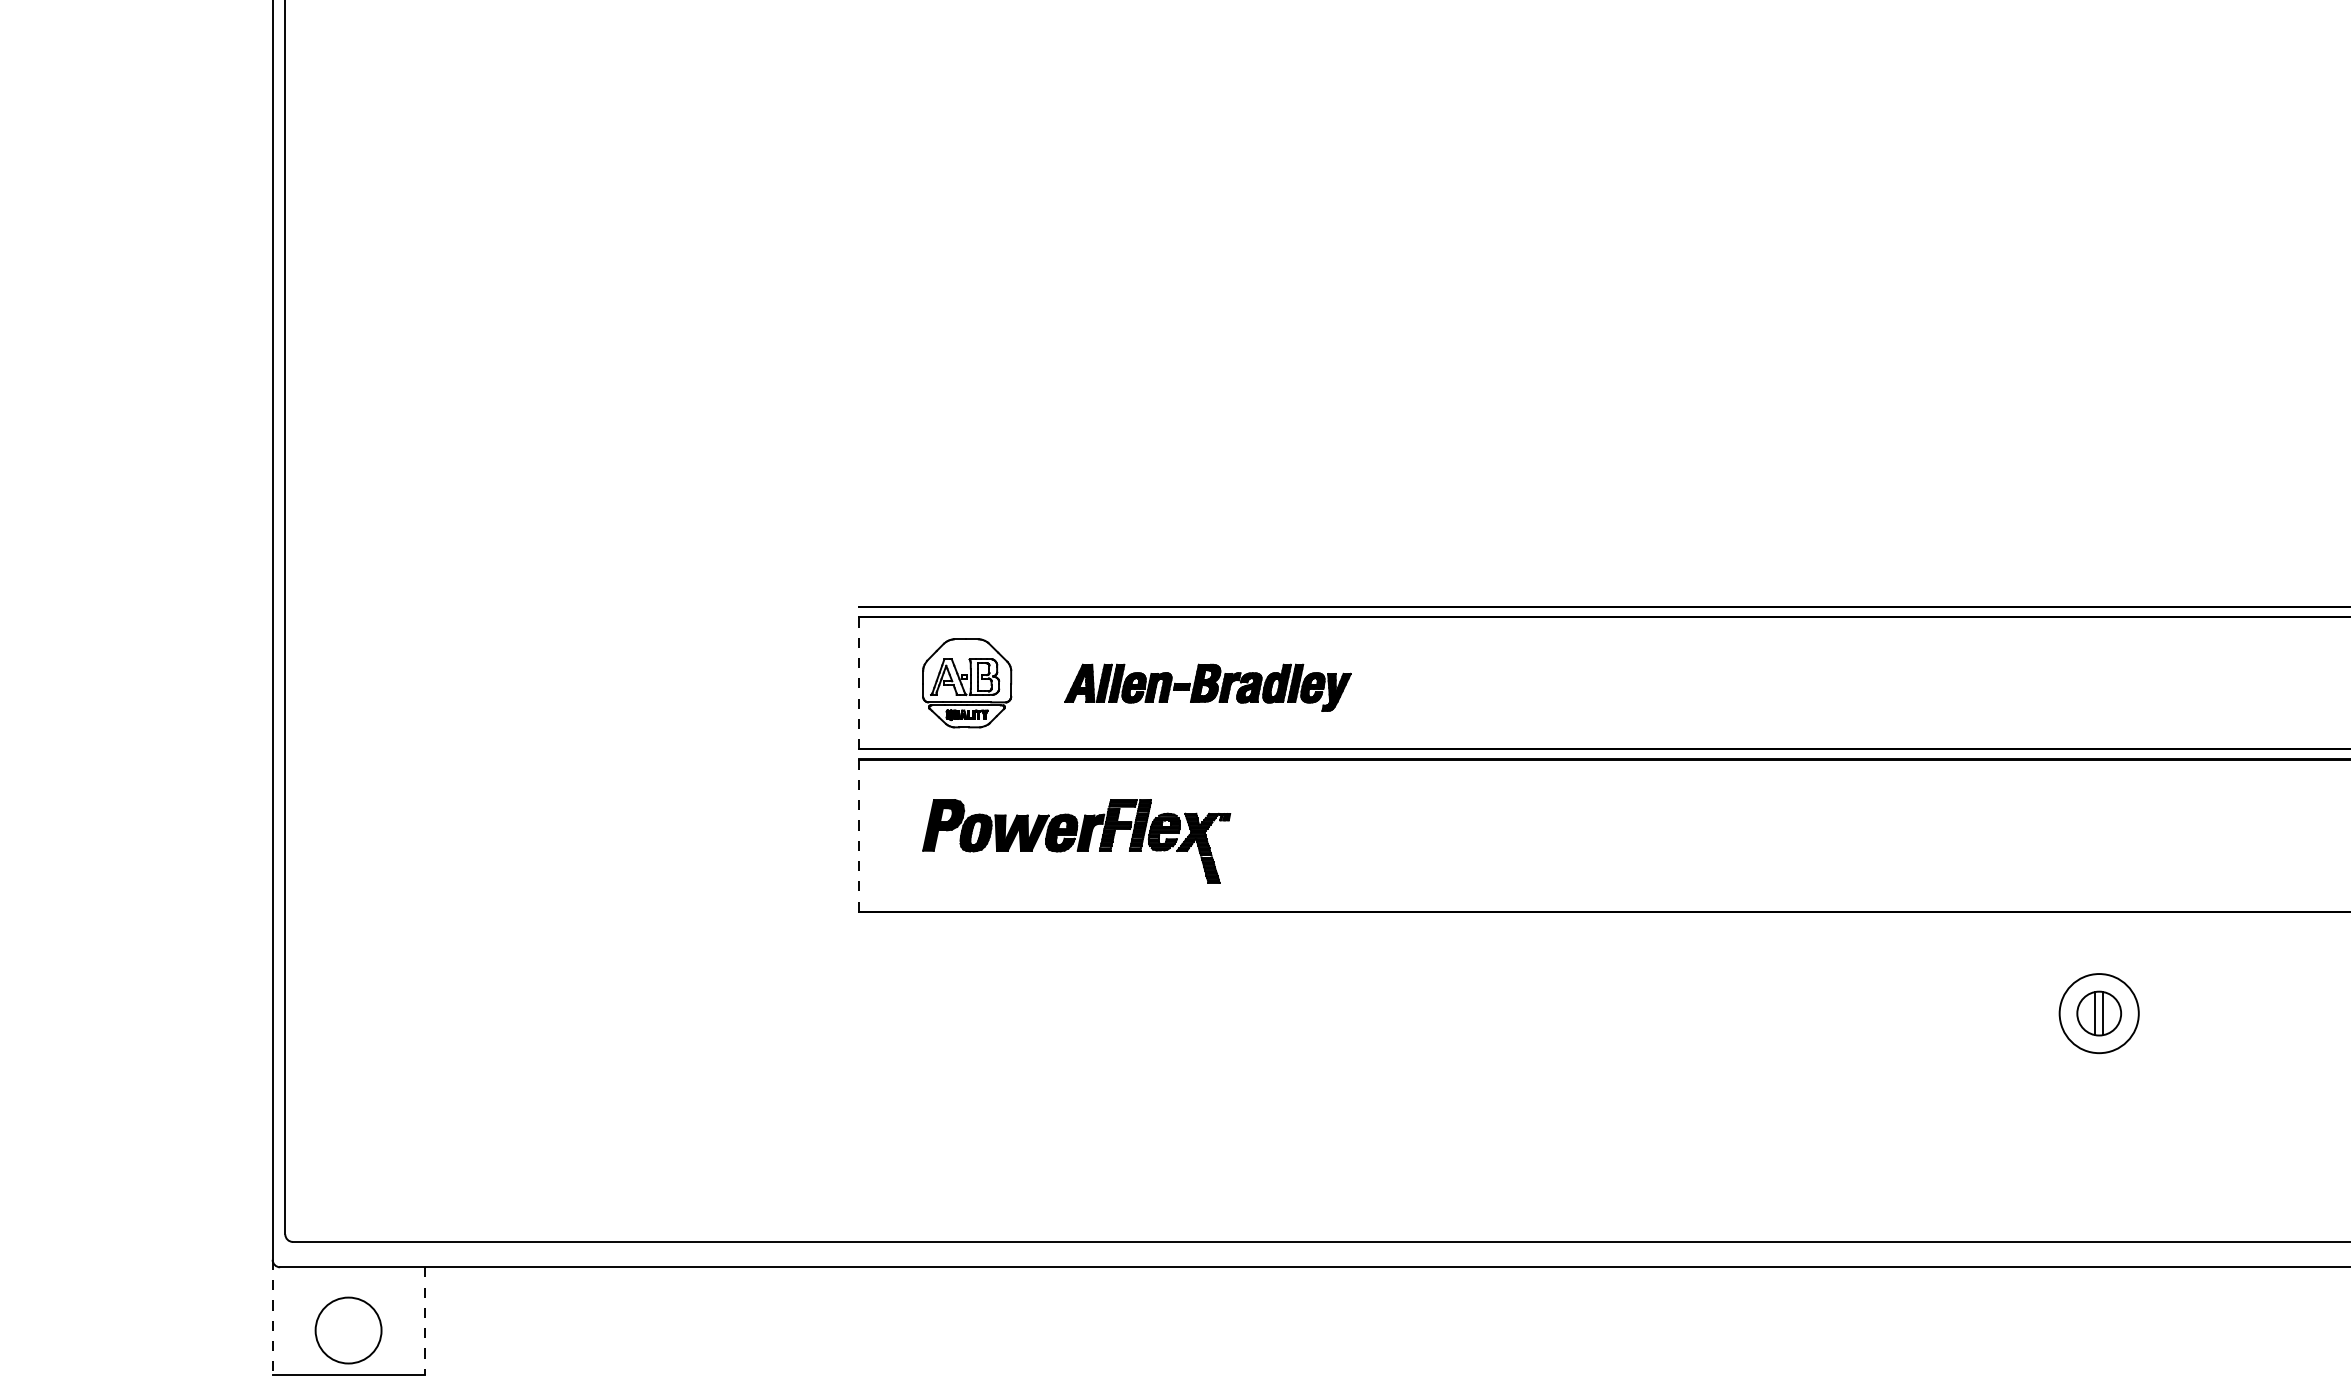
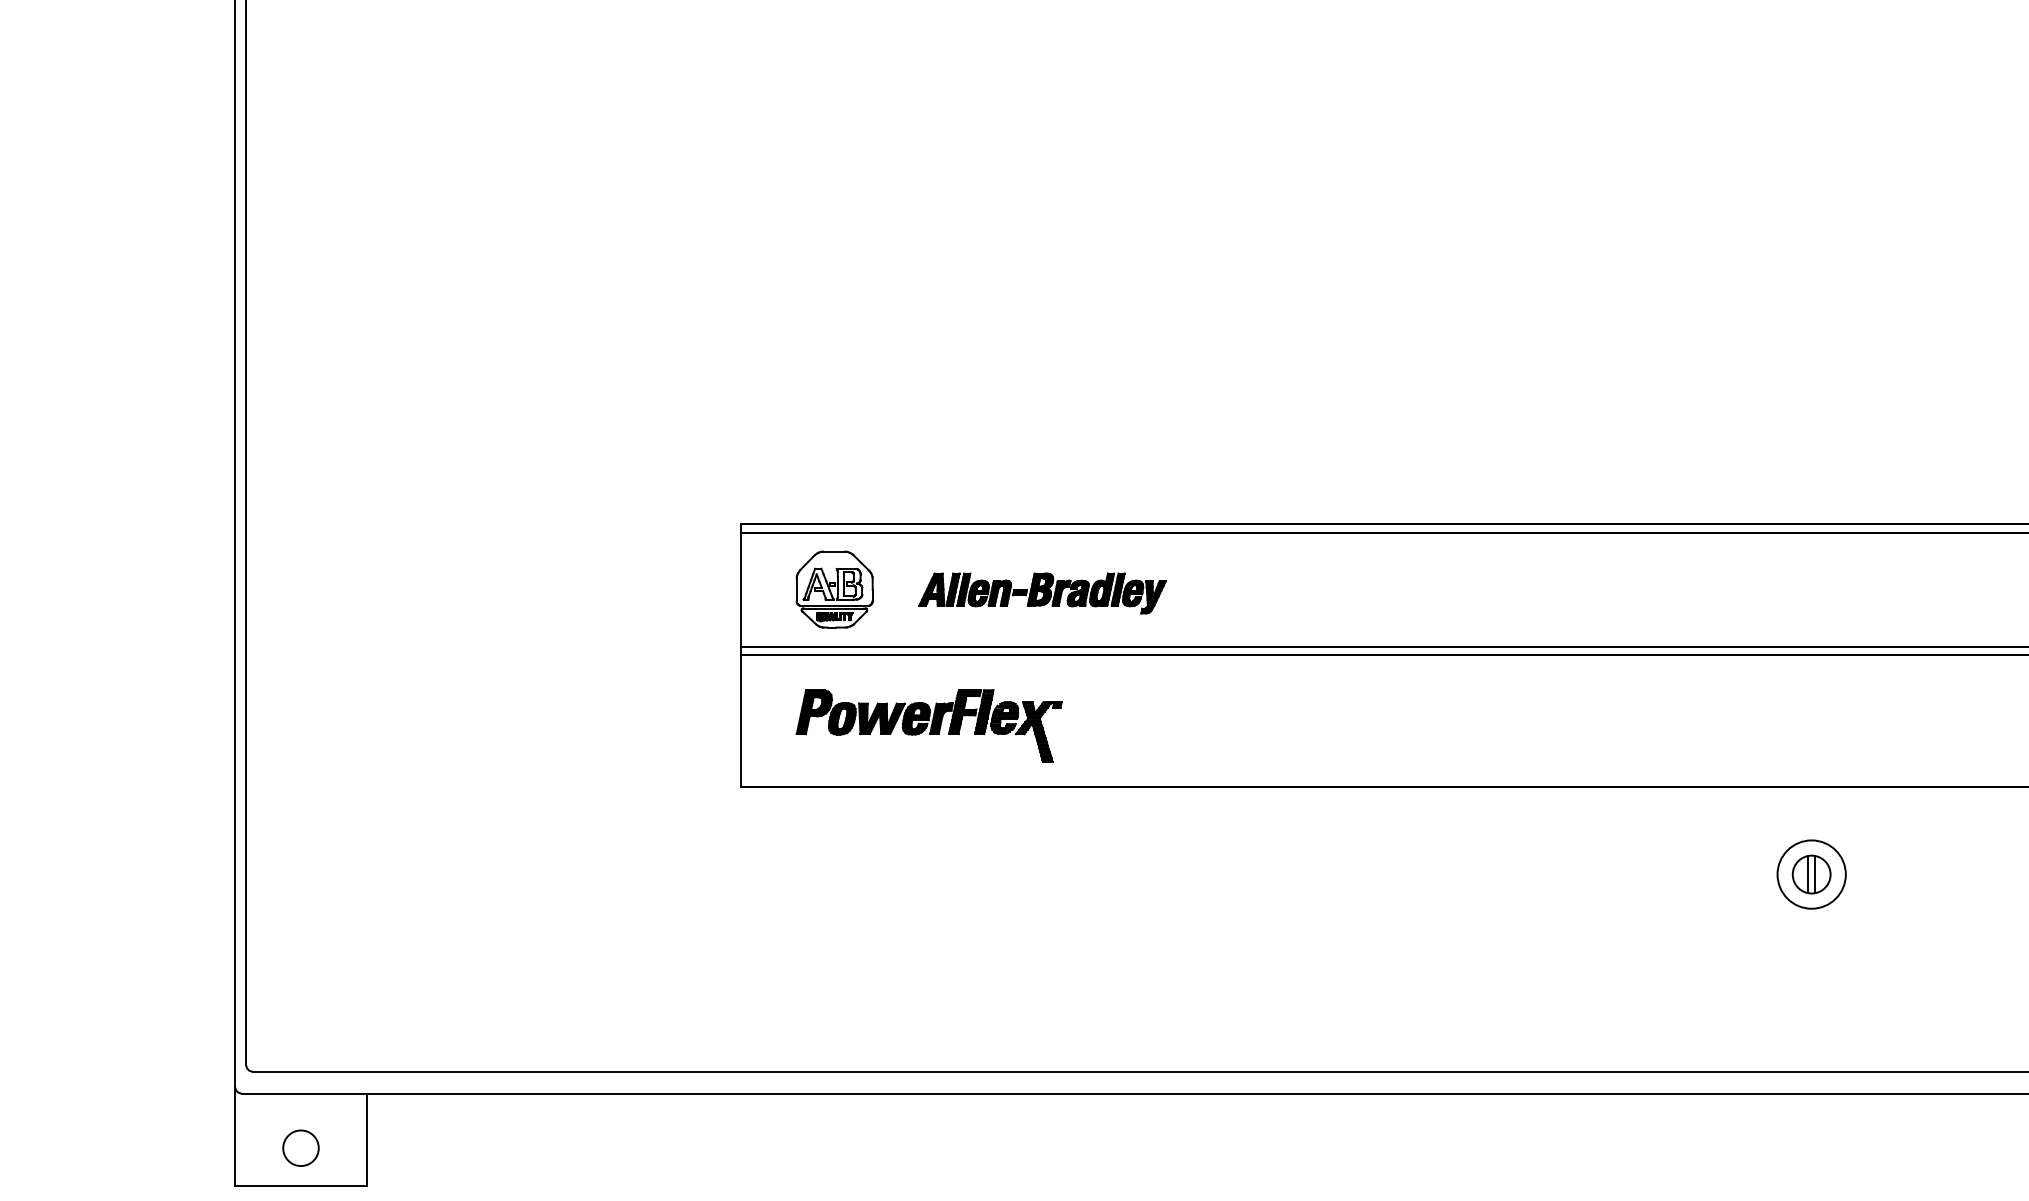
line: (858, 758) -> (740, 654), dashed -> solid
line: (272, 1317) -> (235, 1136), dashed -> solid
line: (424, 1321) -> (366, 1140), dashed -> solid
circle: (348, 1330) -> (300, 1148), size x0.62

